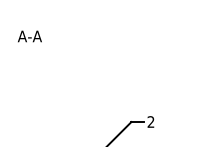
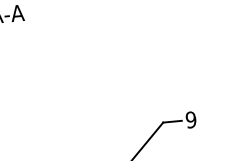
text: (150, 121) -> (190, 119), 2 -> 9

